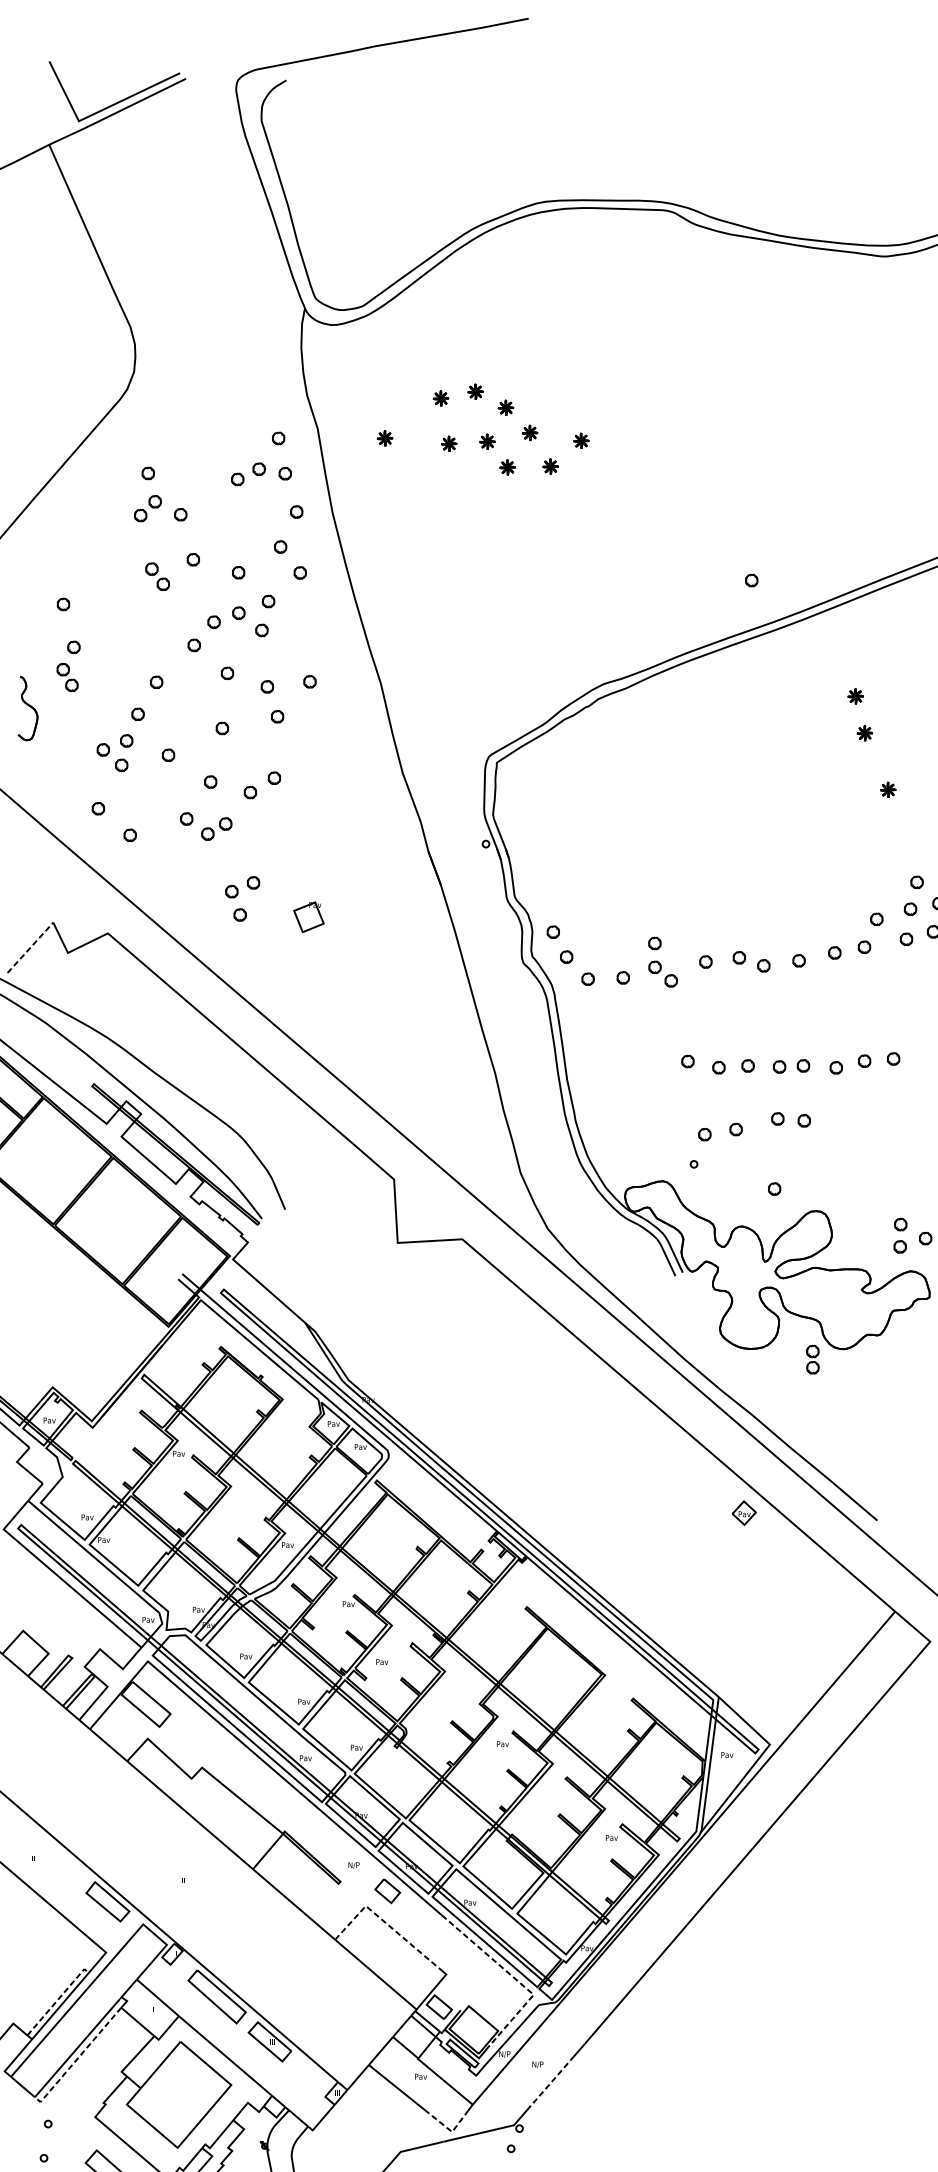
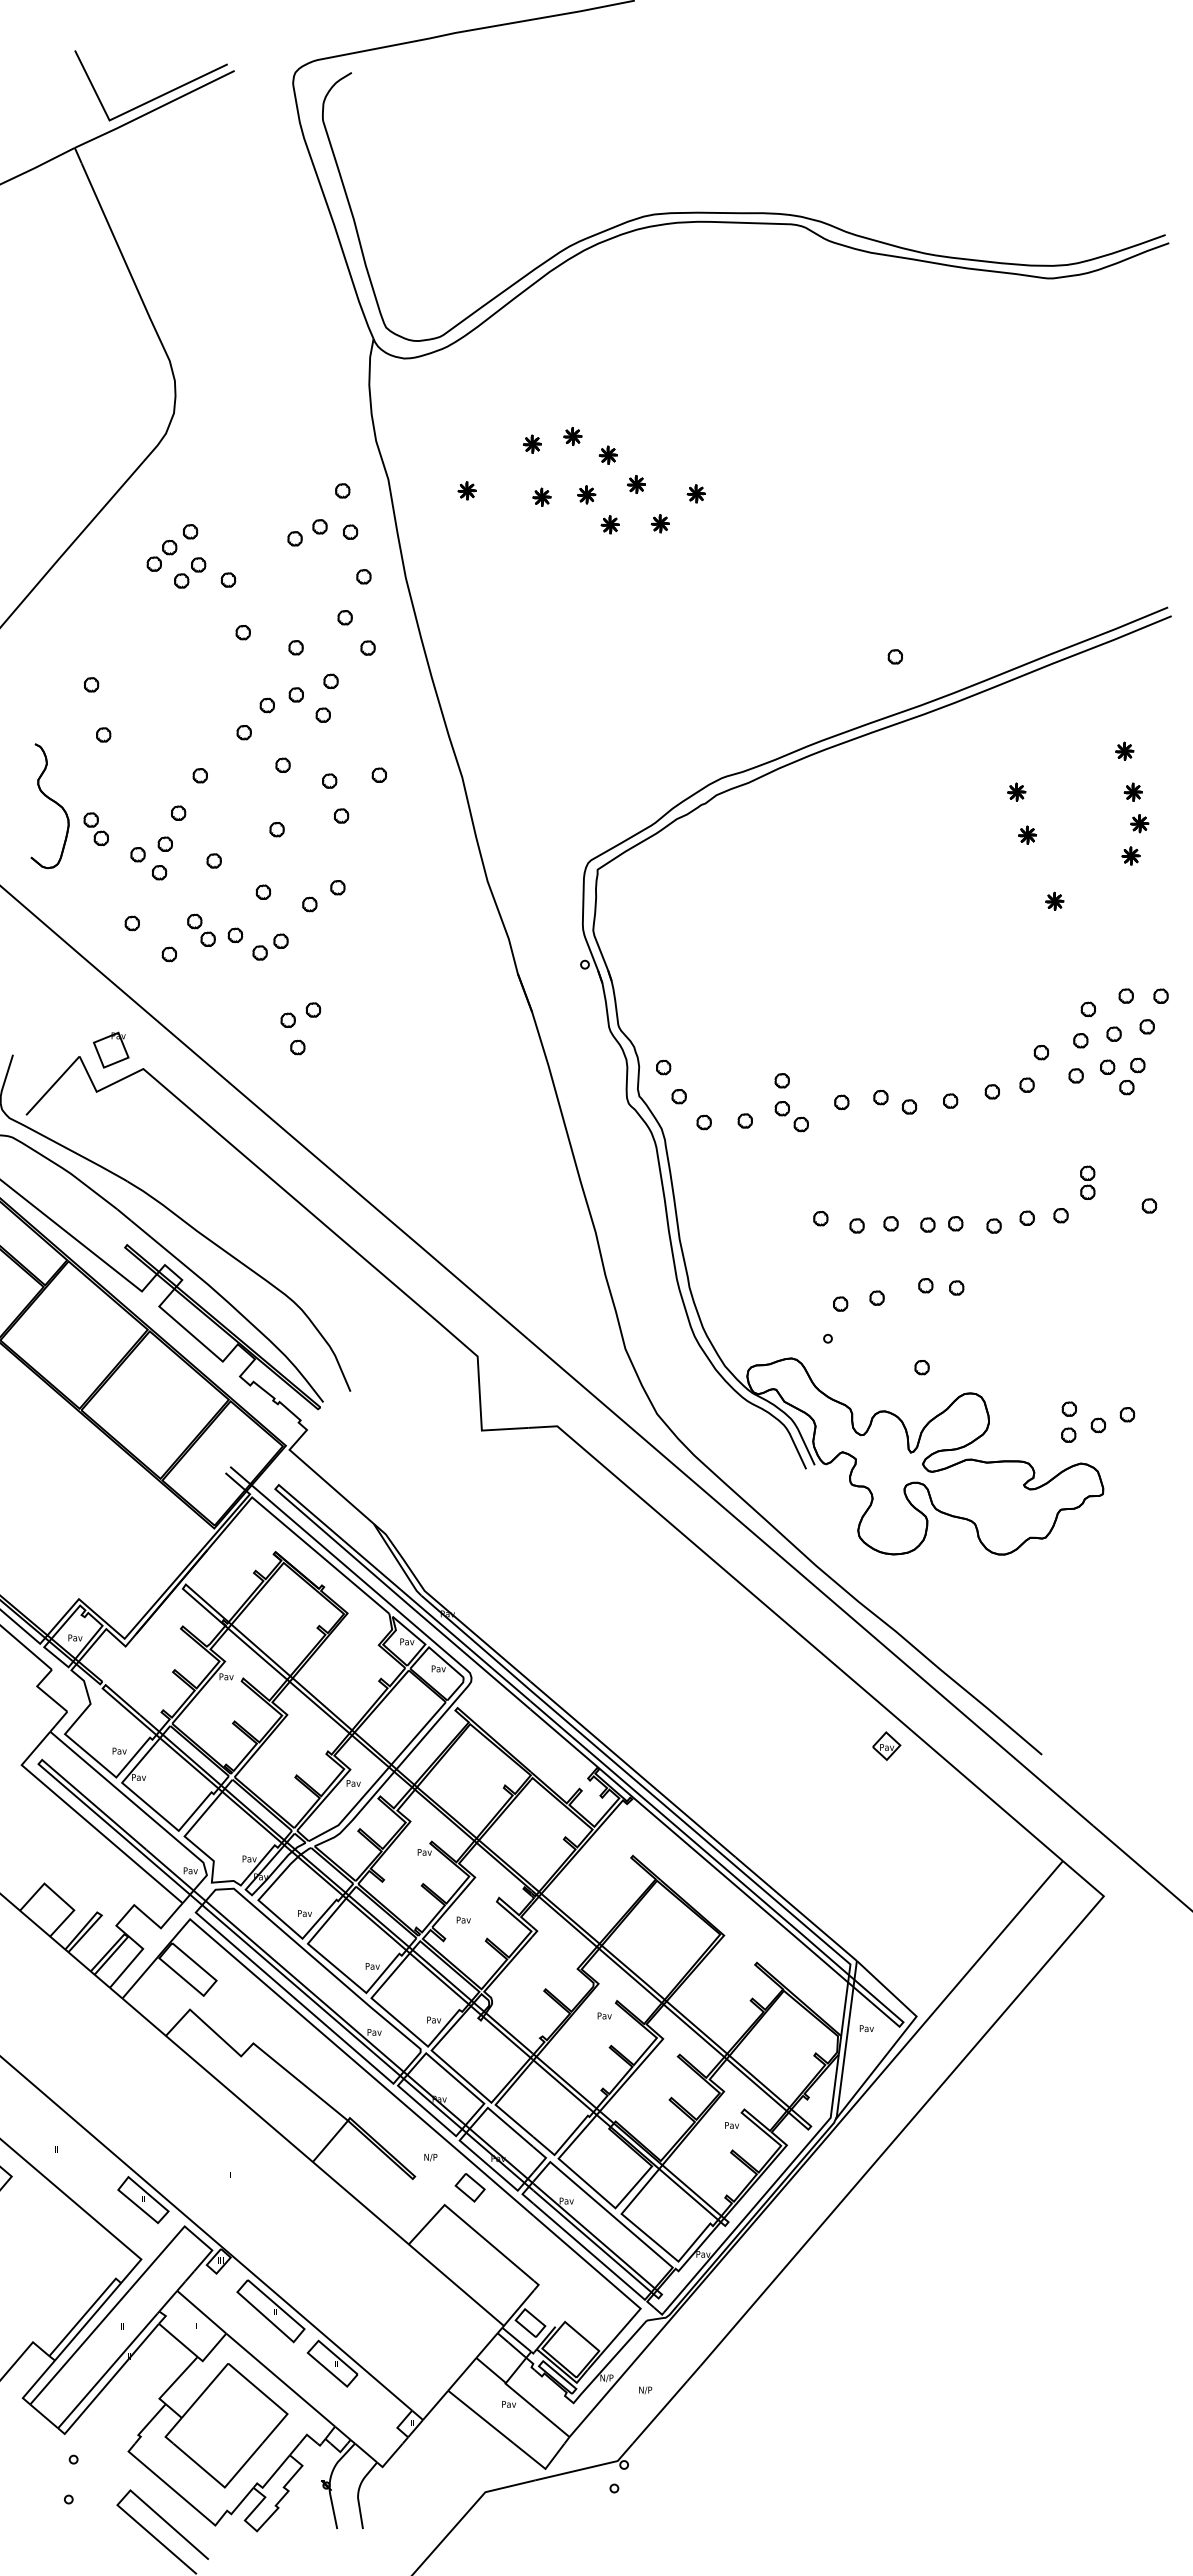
part: (123, 493) -> (161, 555), added
part: (157, 575) -> (201, 929), moved
part: (66, 677) -> (95, 829), moved
part: (27, 708) -> (49, 806), size x1.67
part: (308, 916) -> (110, 1049), moved
line: (30, 946) -> (53, 1084), dashed -> solid
part: (812, 1359) -> (1087, 1182), moved
line: (386, 1923) -> (468, 2225), dashed -> solid
line: (514, 1978) -> (618, 2289), dashed -> solid
line: (58, 1999) -> (85, 2314), dashed -> solid
line: (78, 2058) -> (108, 2382), dashed -> solid
line: (550, 2083) -> (660, 2412), dashed -> solid
line: (449, 2129) -> (542, 2466), dashed -> solid

